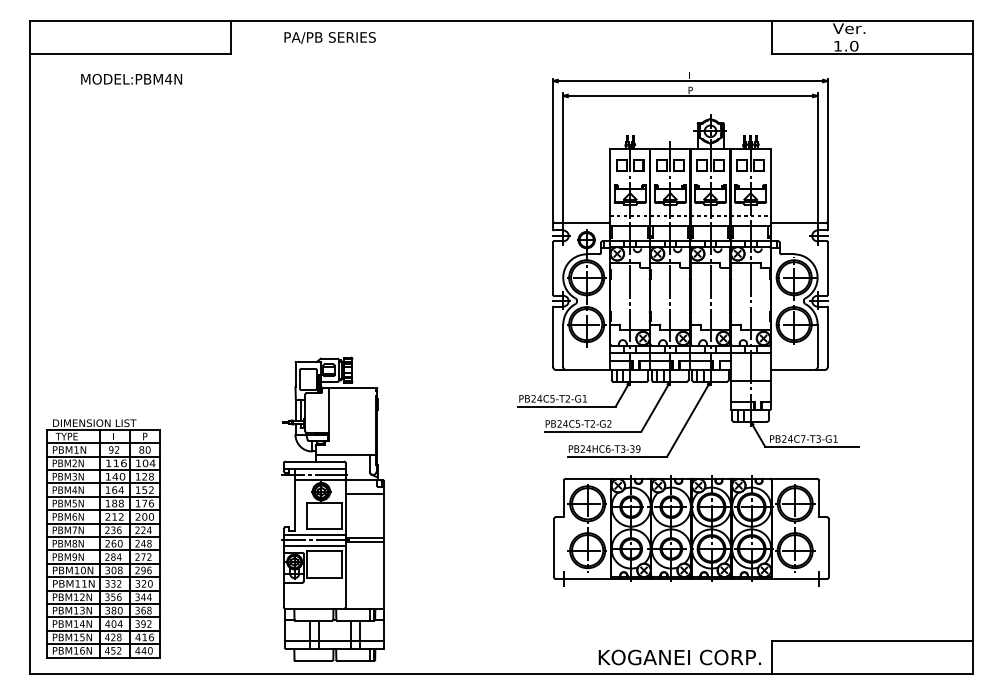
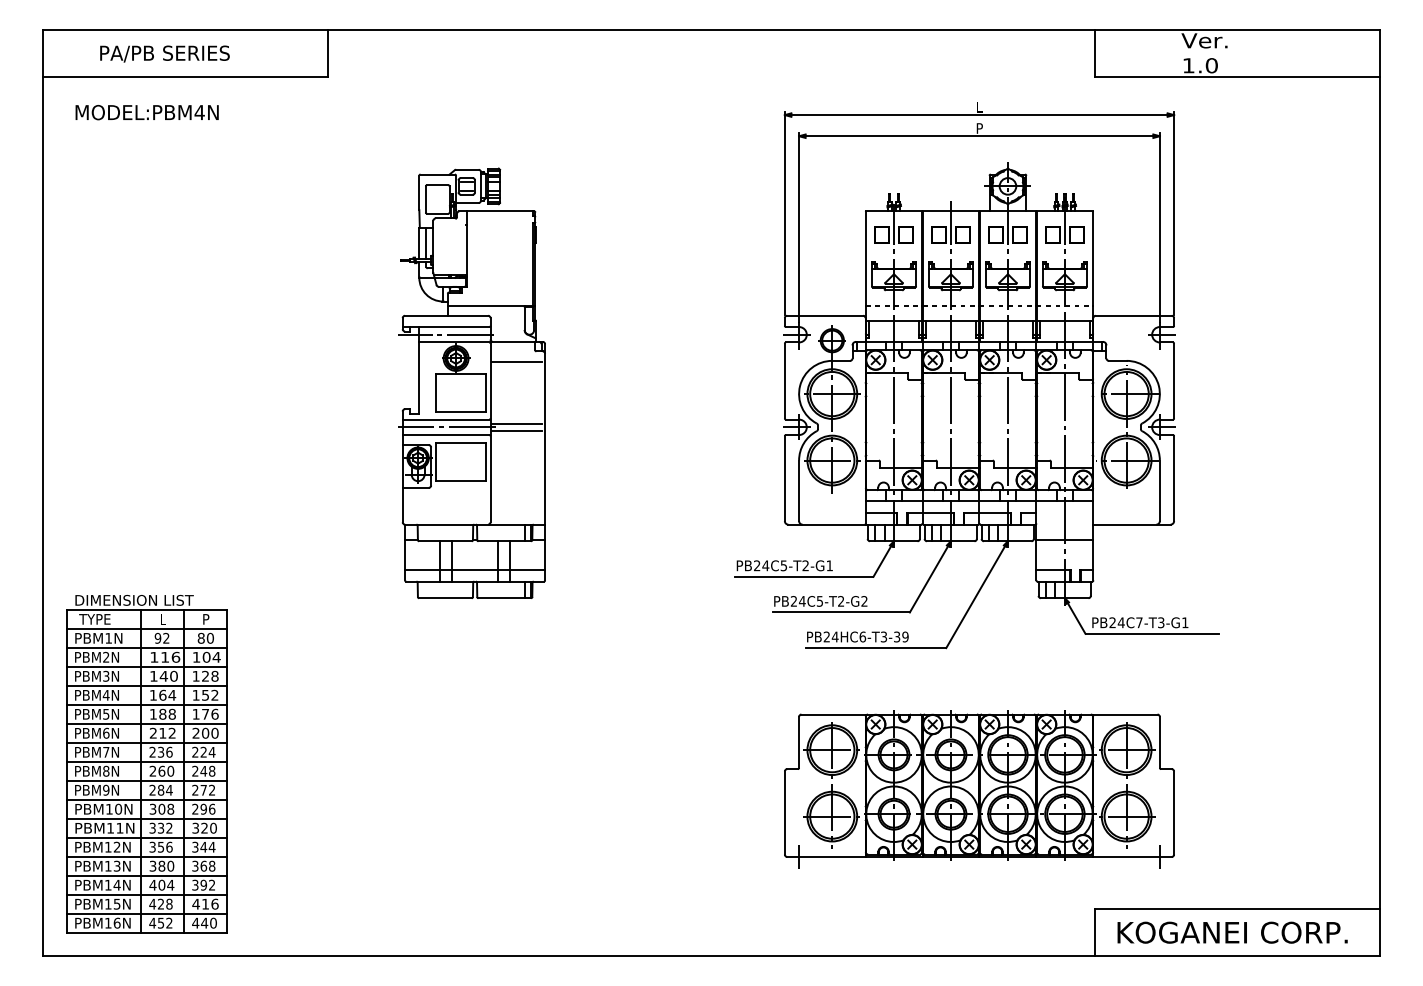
text: (329, 37) -> (164, 53), moved
text: (131, 78) -> (147, 111), moved
part: (332, 508) -> (471, 382), moved
part: (691, 530) -> (979, 788), moved
text: (679, 657) -> (1232, 932), moved

